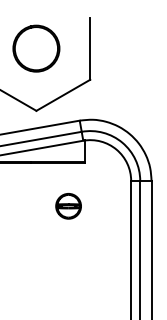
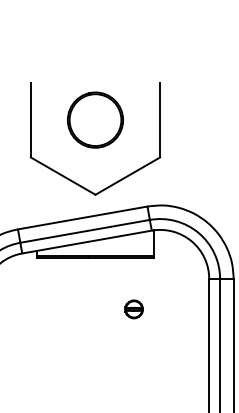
part: (68, 206) -> (133, 309), size x0.6

